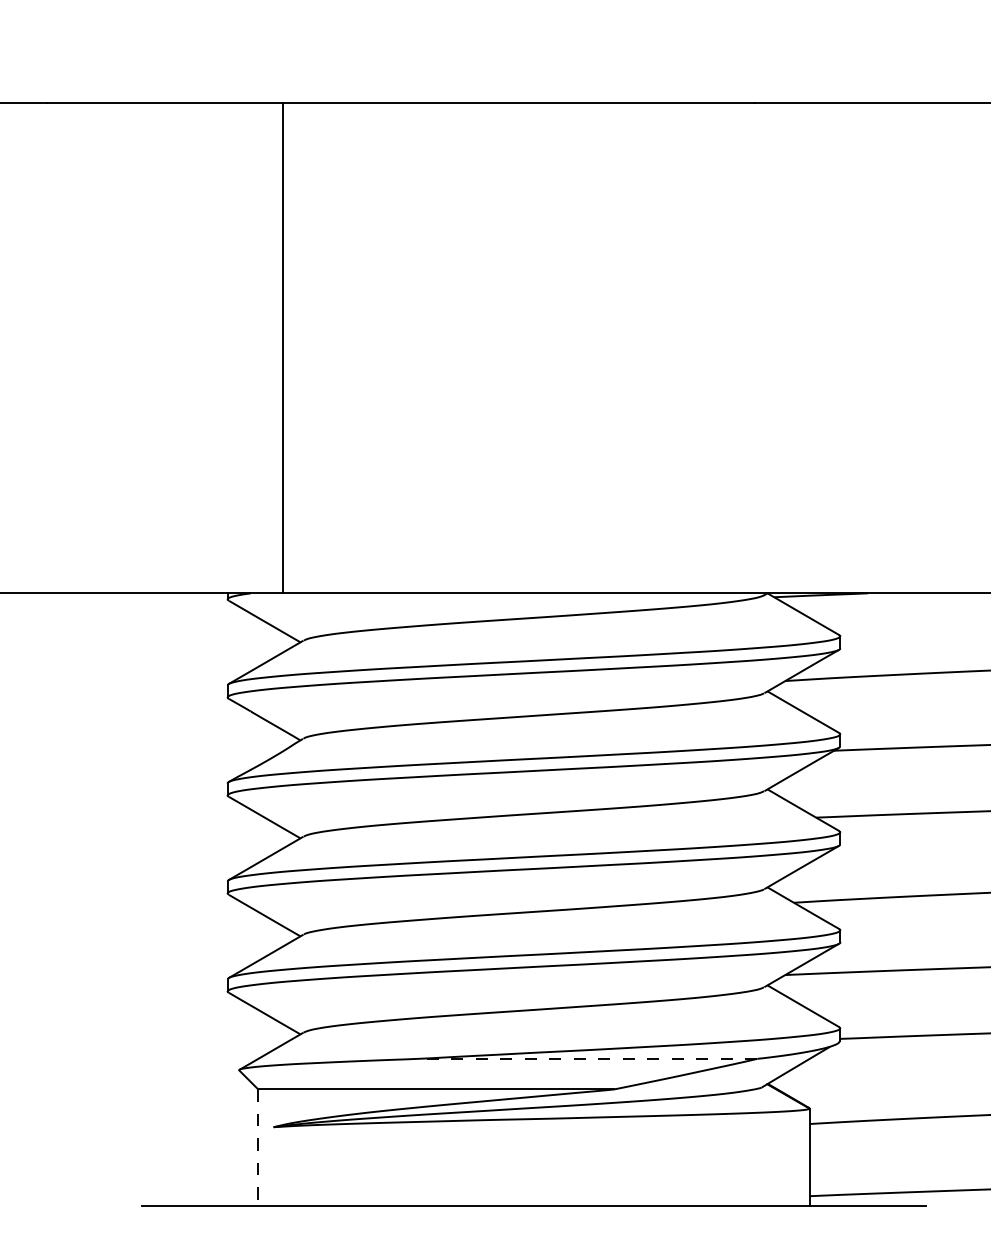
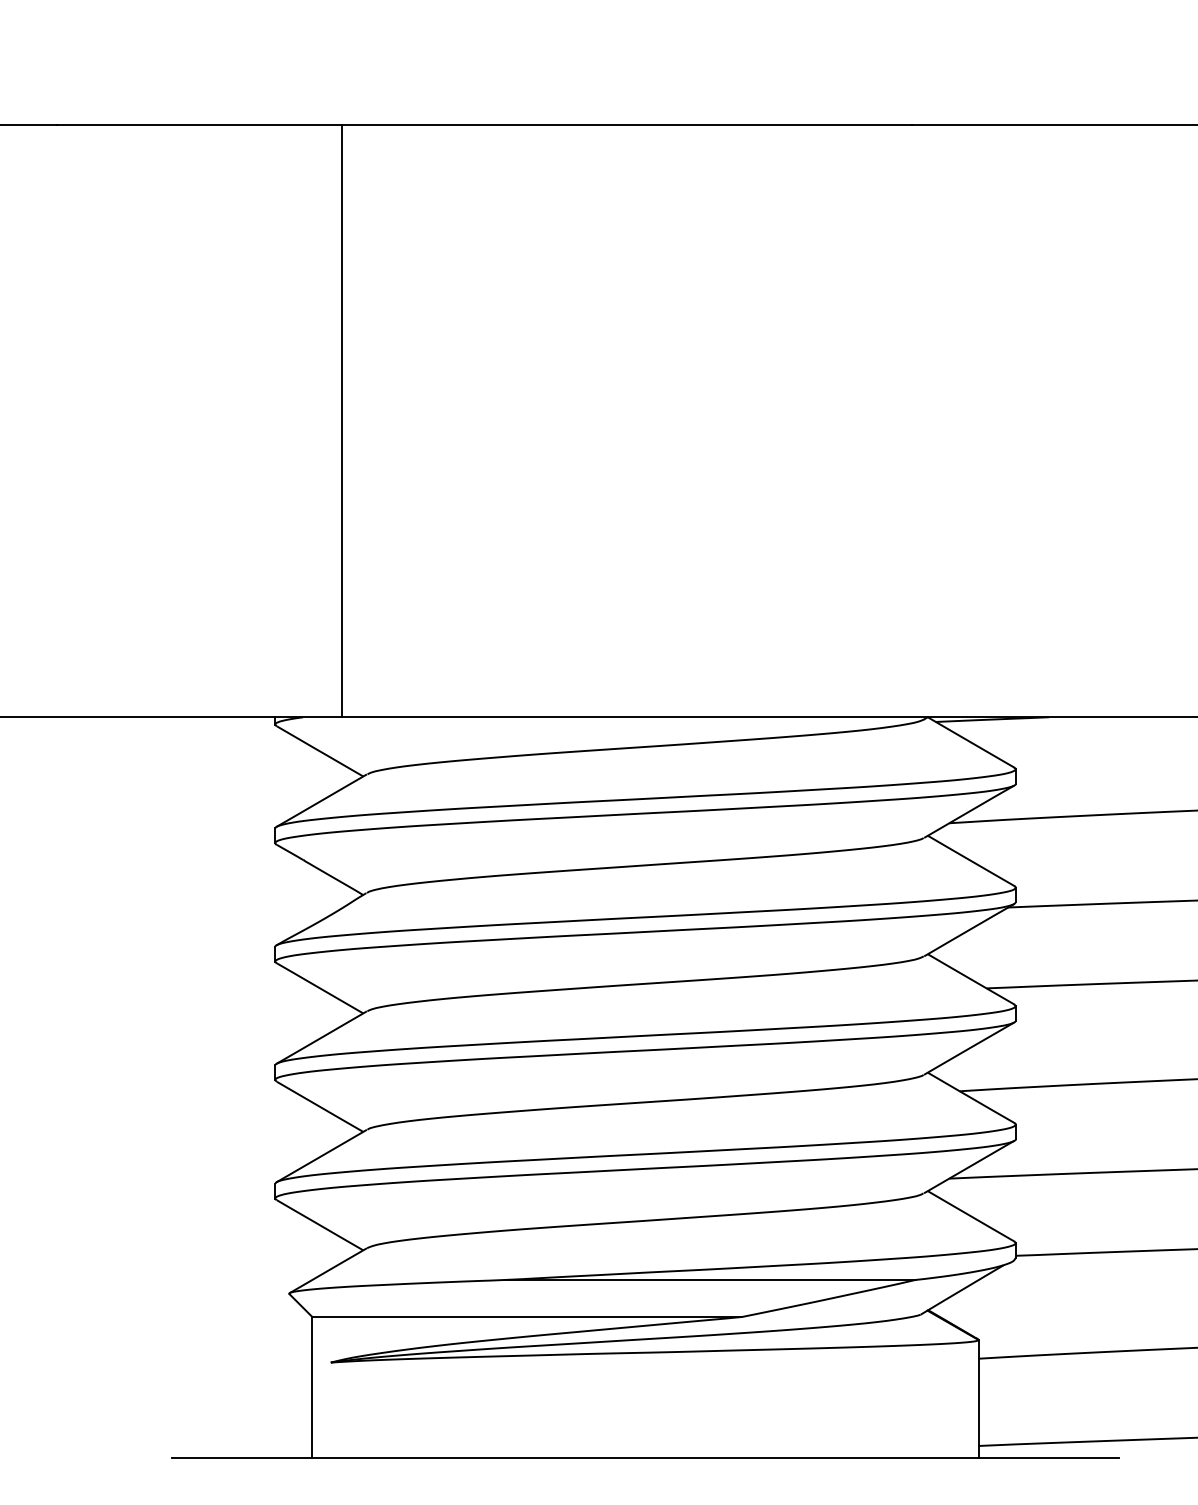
line: (586, 1058) -> (709, 1279), dashed -> solid
line: (258, 1147) -> (312, 1387), dashed -> solid

